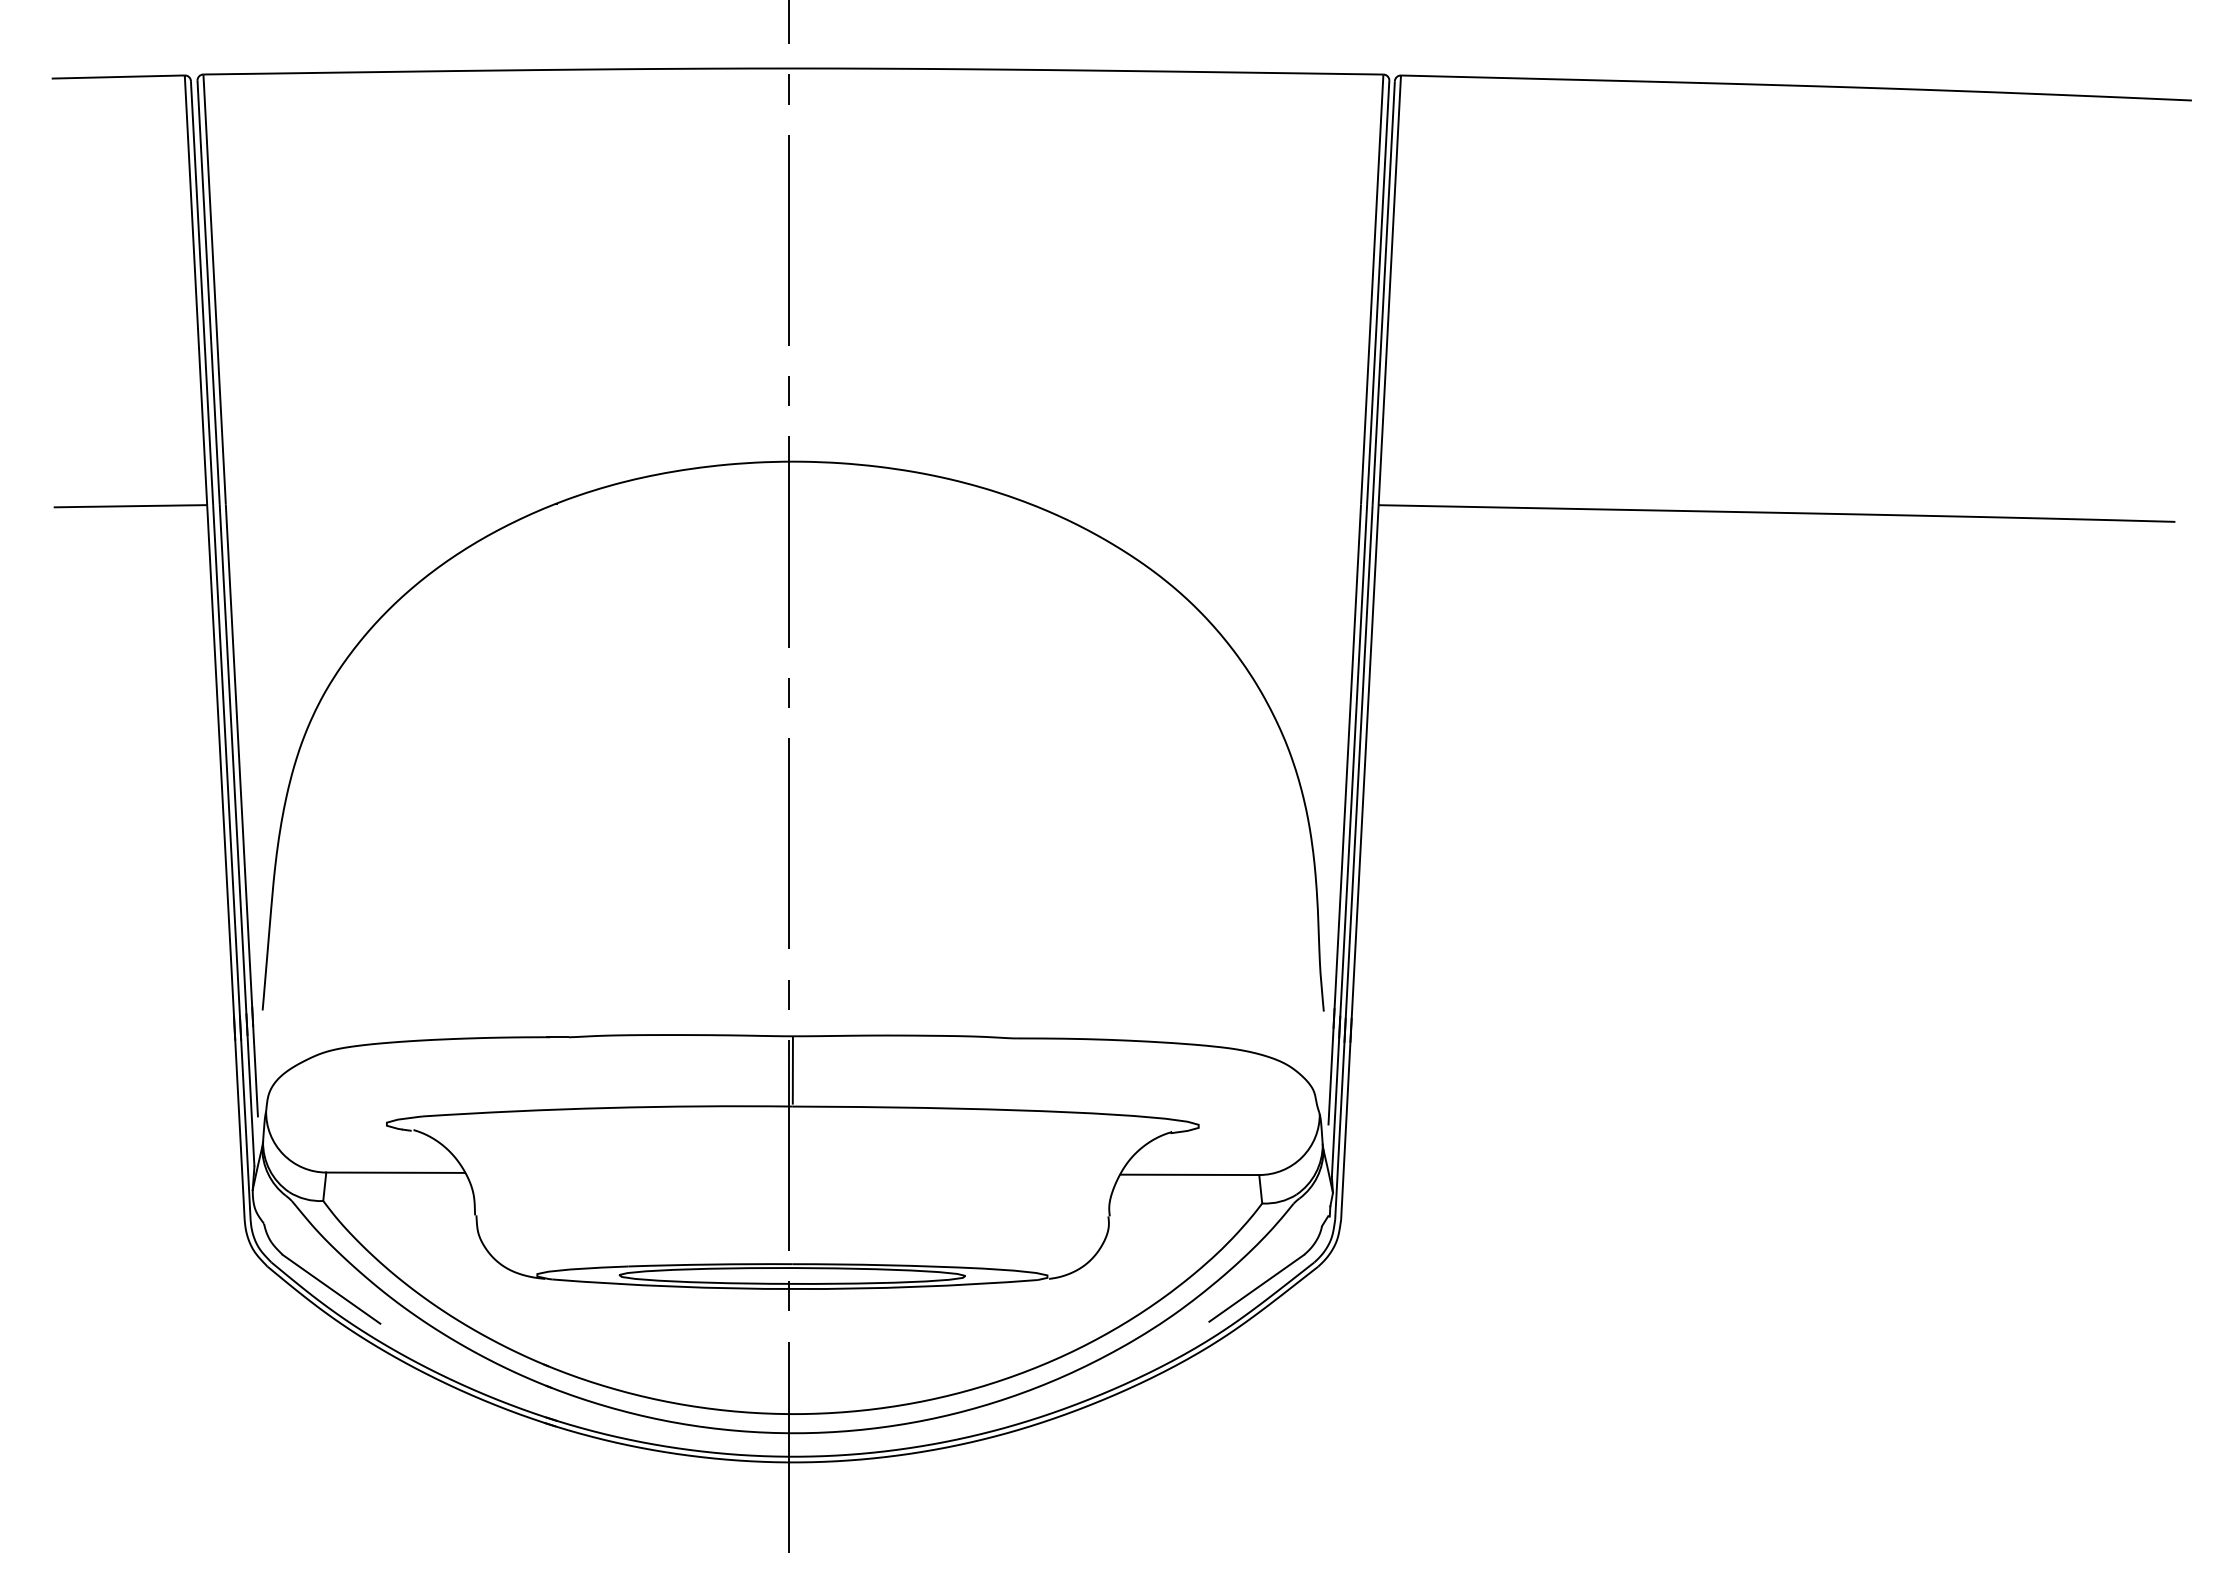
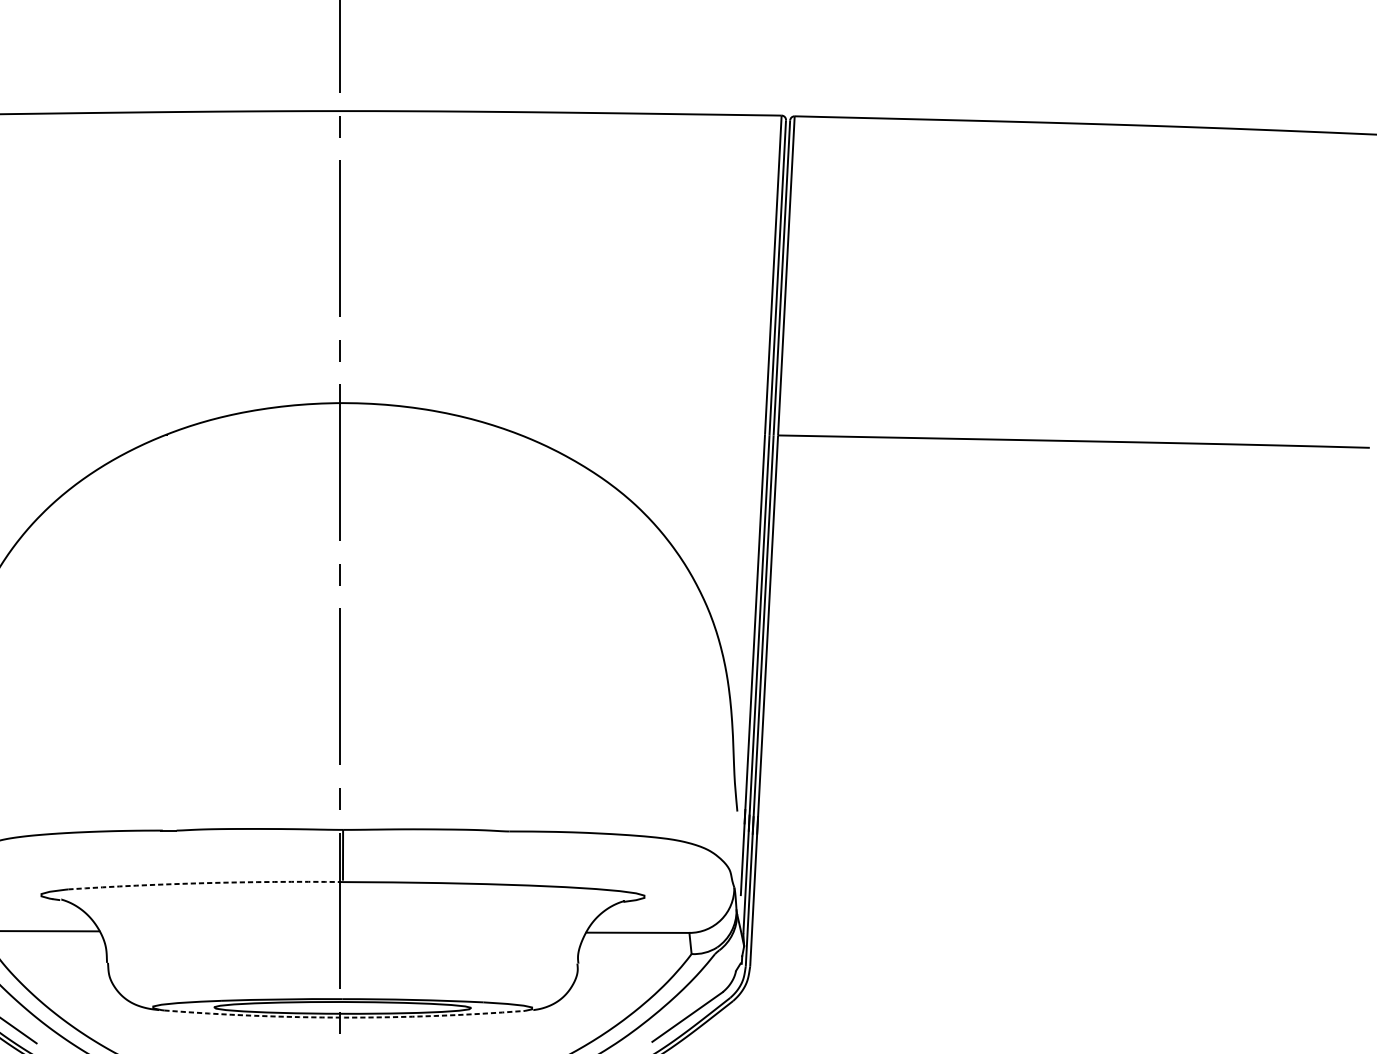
arc: (607, 1107) -> (205, 882), solid -> dashed
arc: (795, 1289) -> (344, 1017), solid -> dashed

